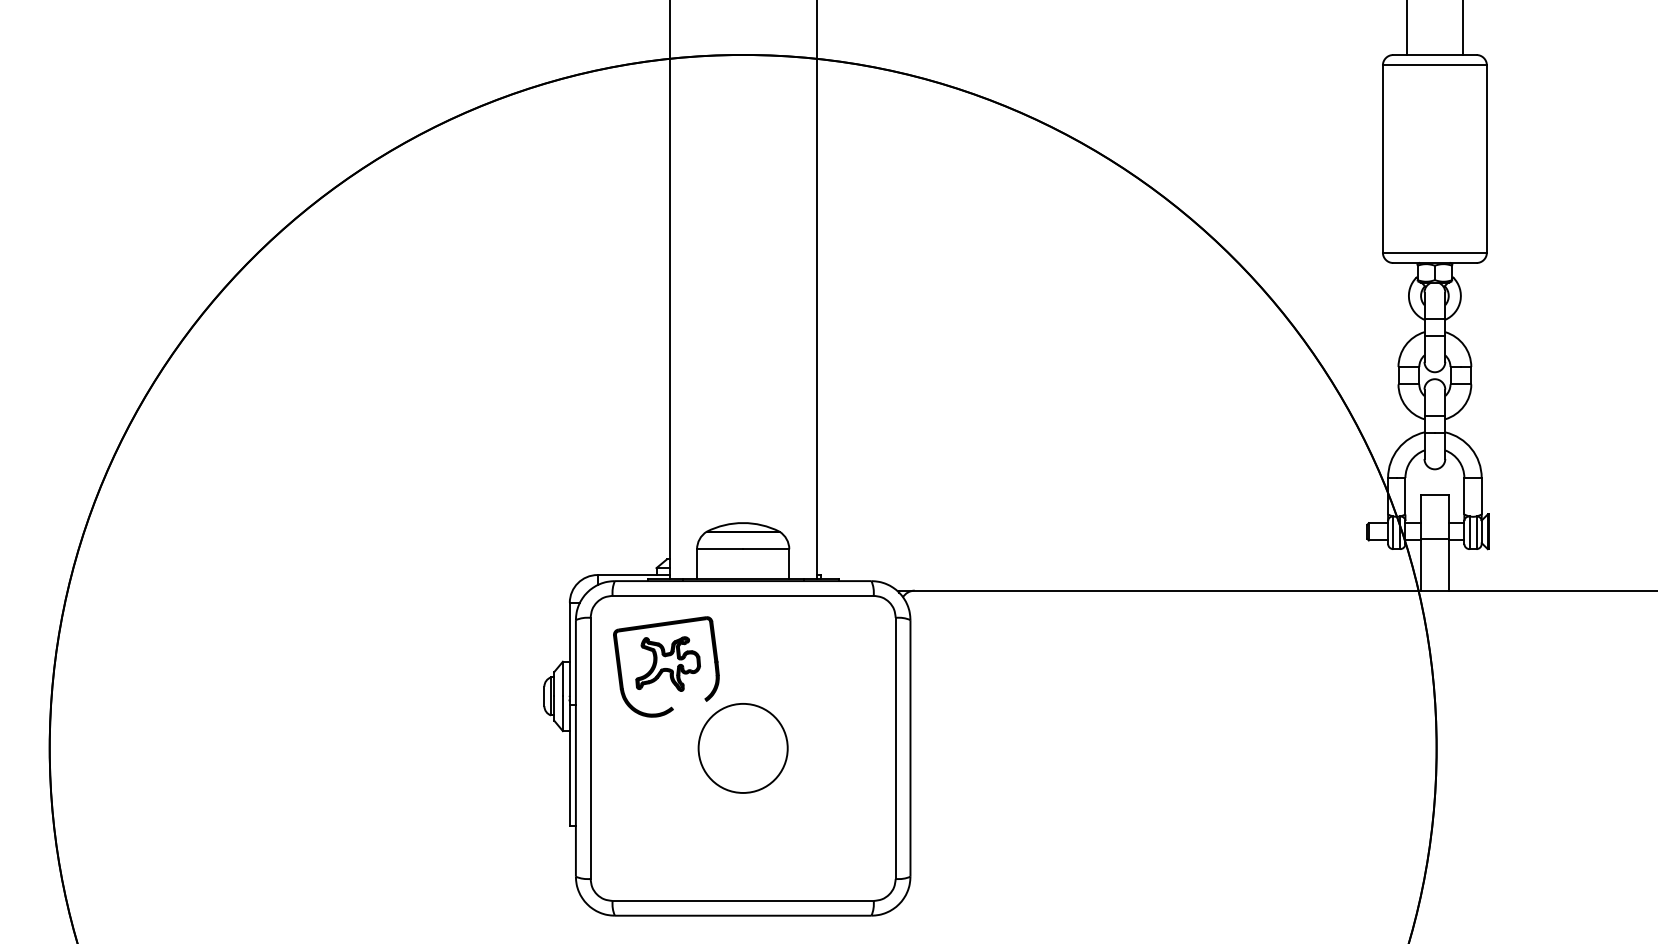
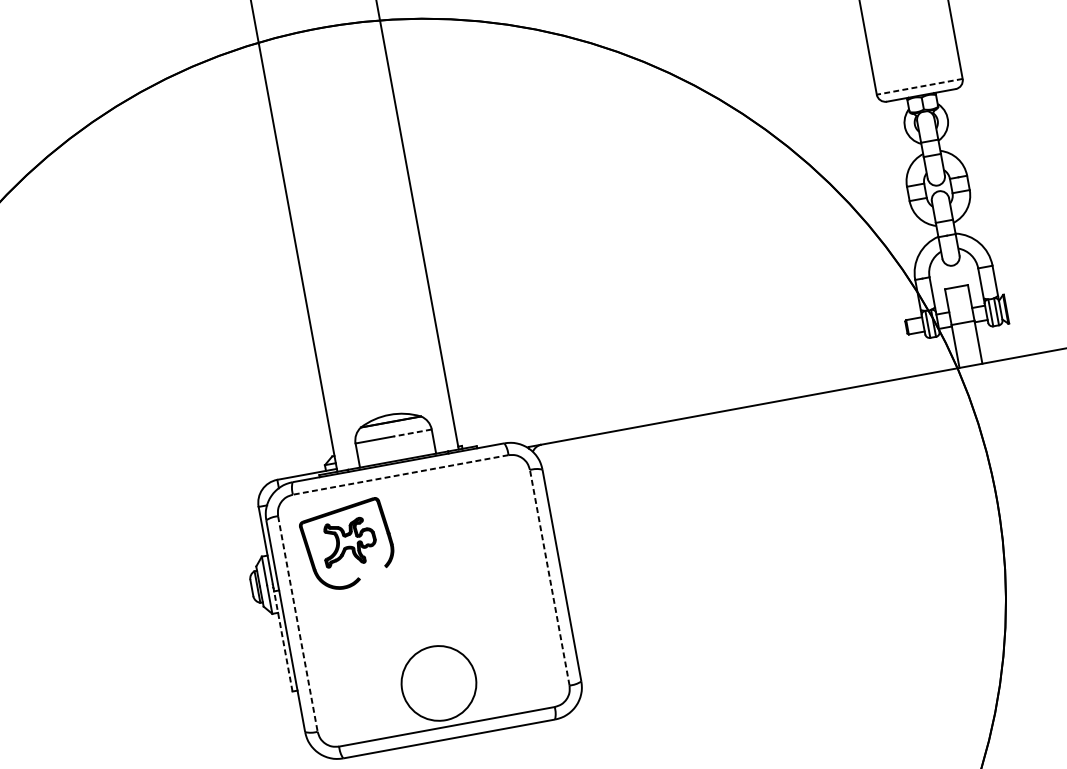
line: (1434, 252) -> (919, 86), solid -> dashed
line: (765, 549) -> (412, 433), solid -> dashed
line: (743, 595) -> (400, 474), solid -> dashed
line: (590, 748) -> (297, 624), solid -> dashed
circle: (742, 748) -> (438, 683), moved
line: (895, 748) -> (549, 577), solid -> dashed
line: (569, 765) -> (283, 641), solid -> dashed

